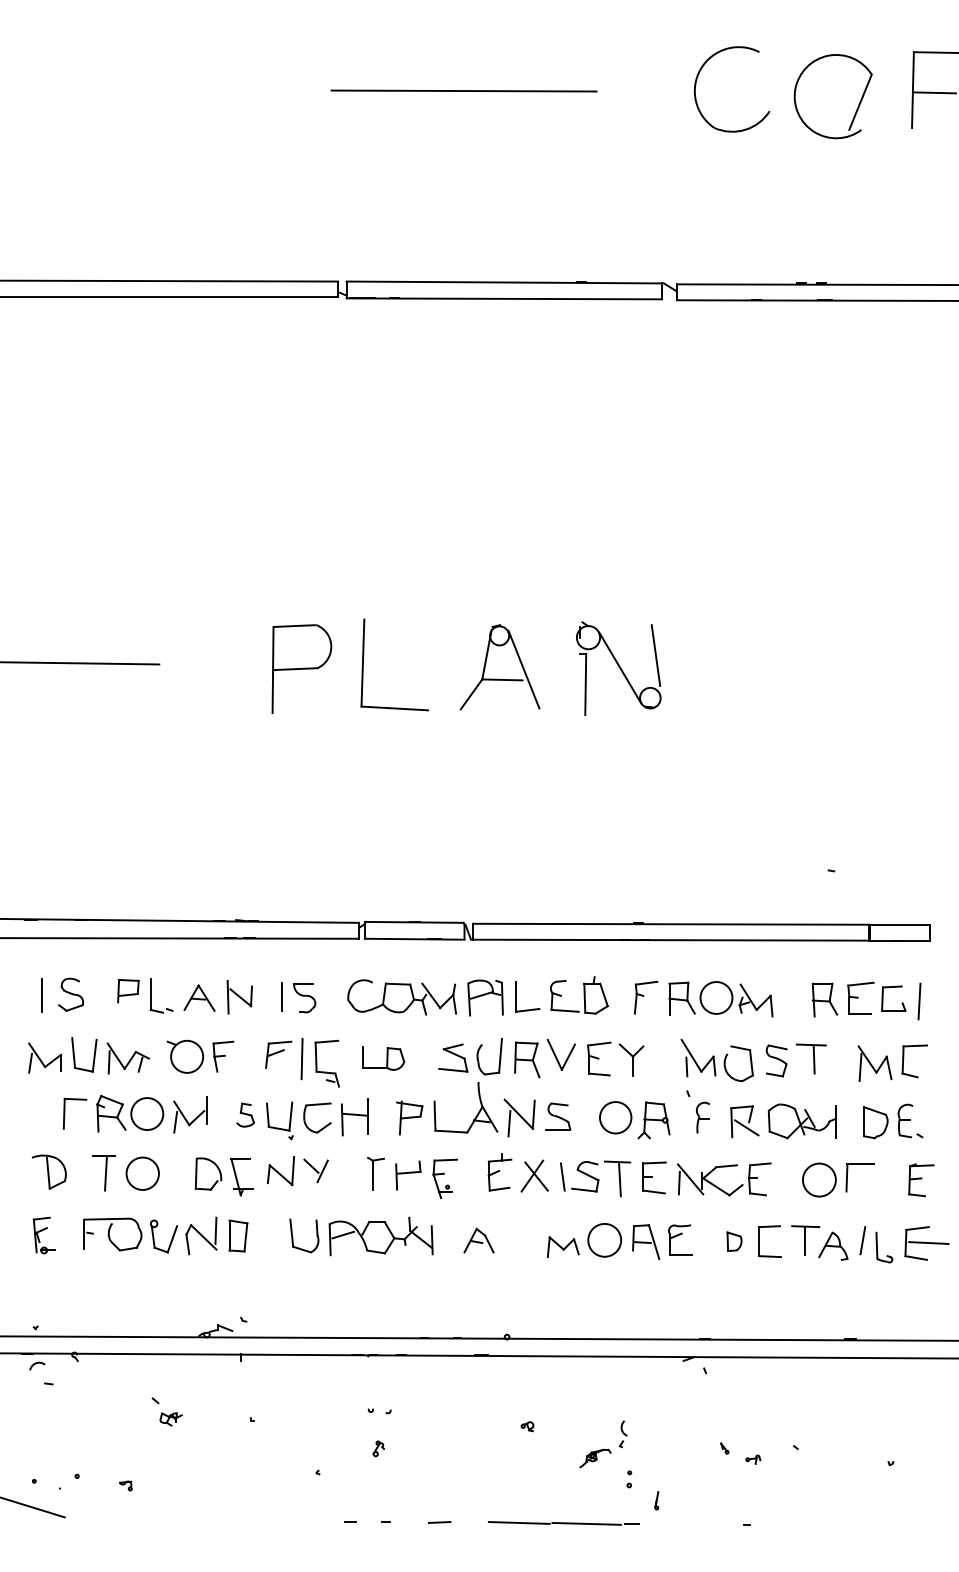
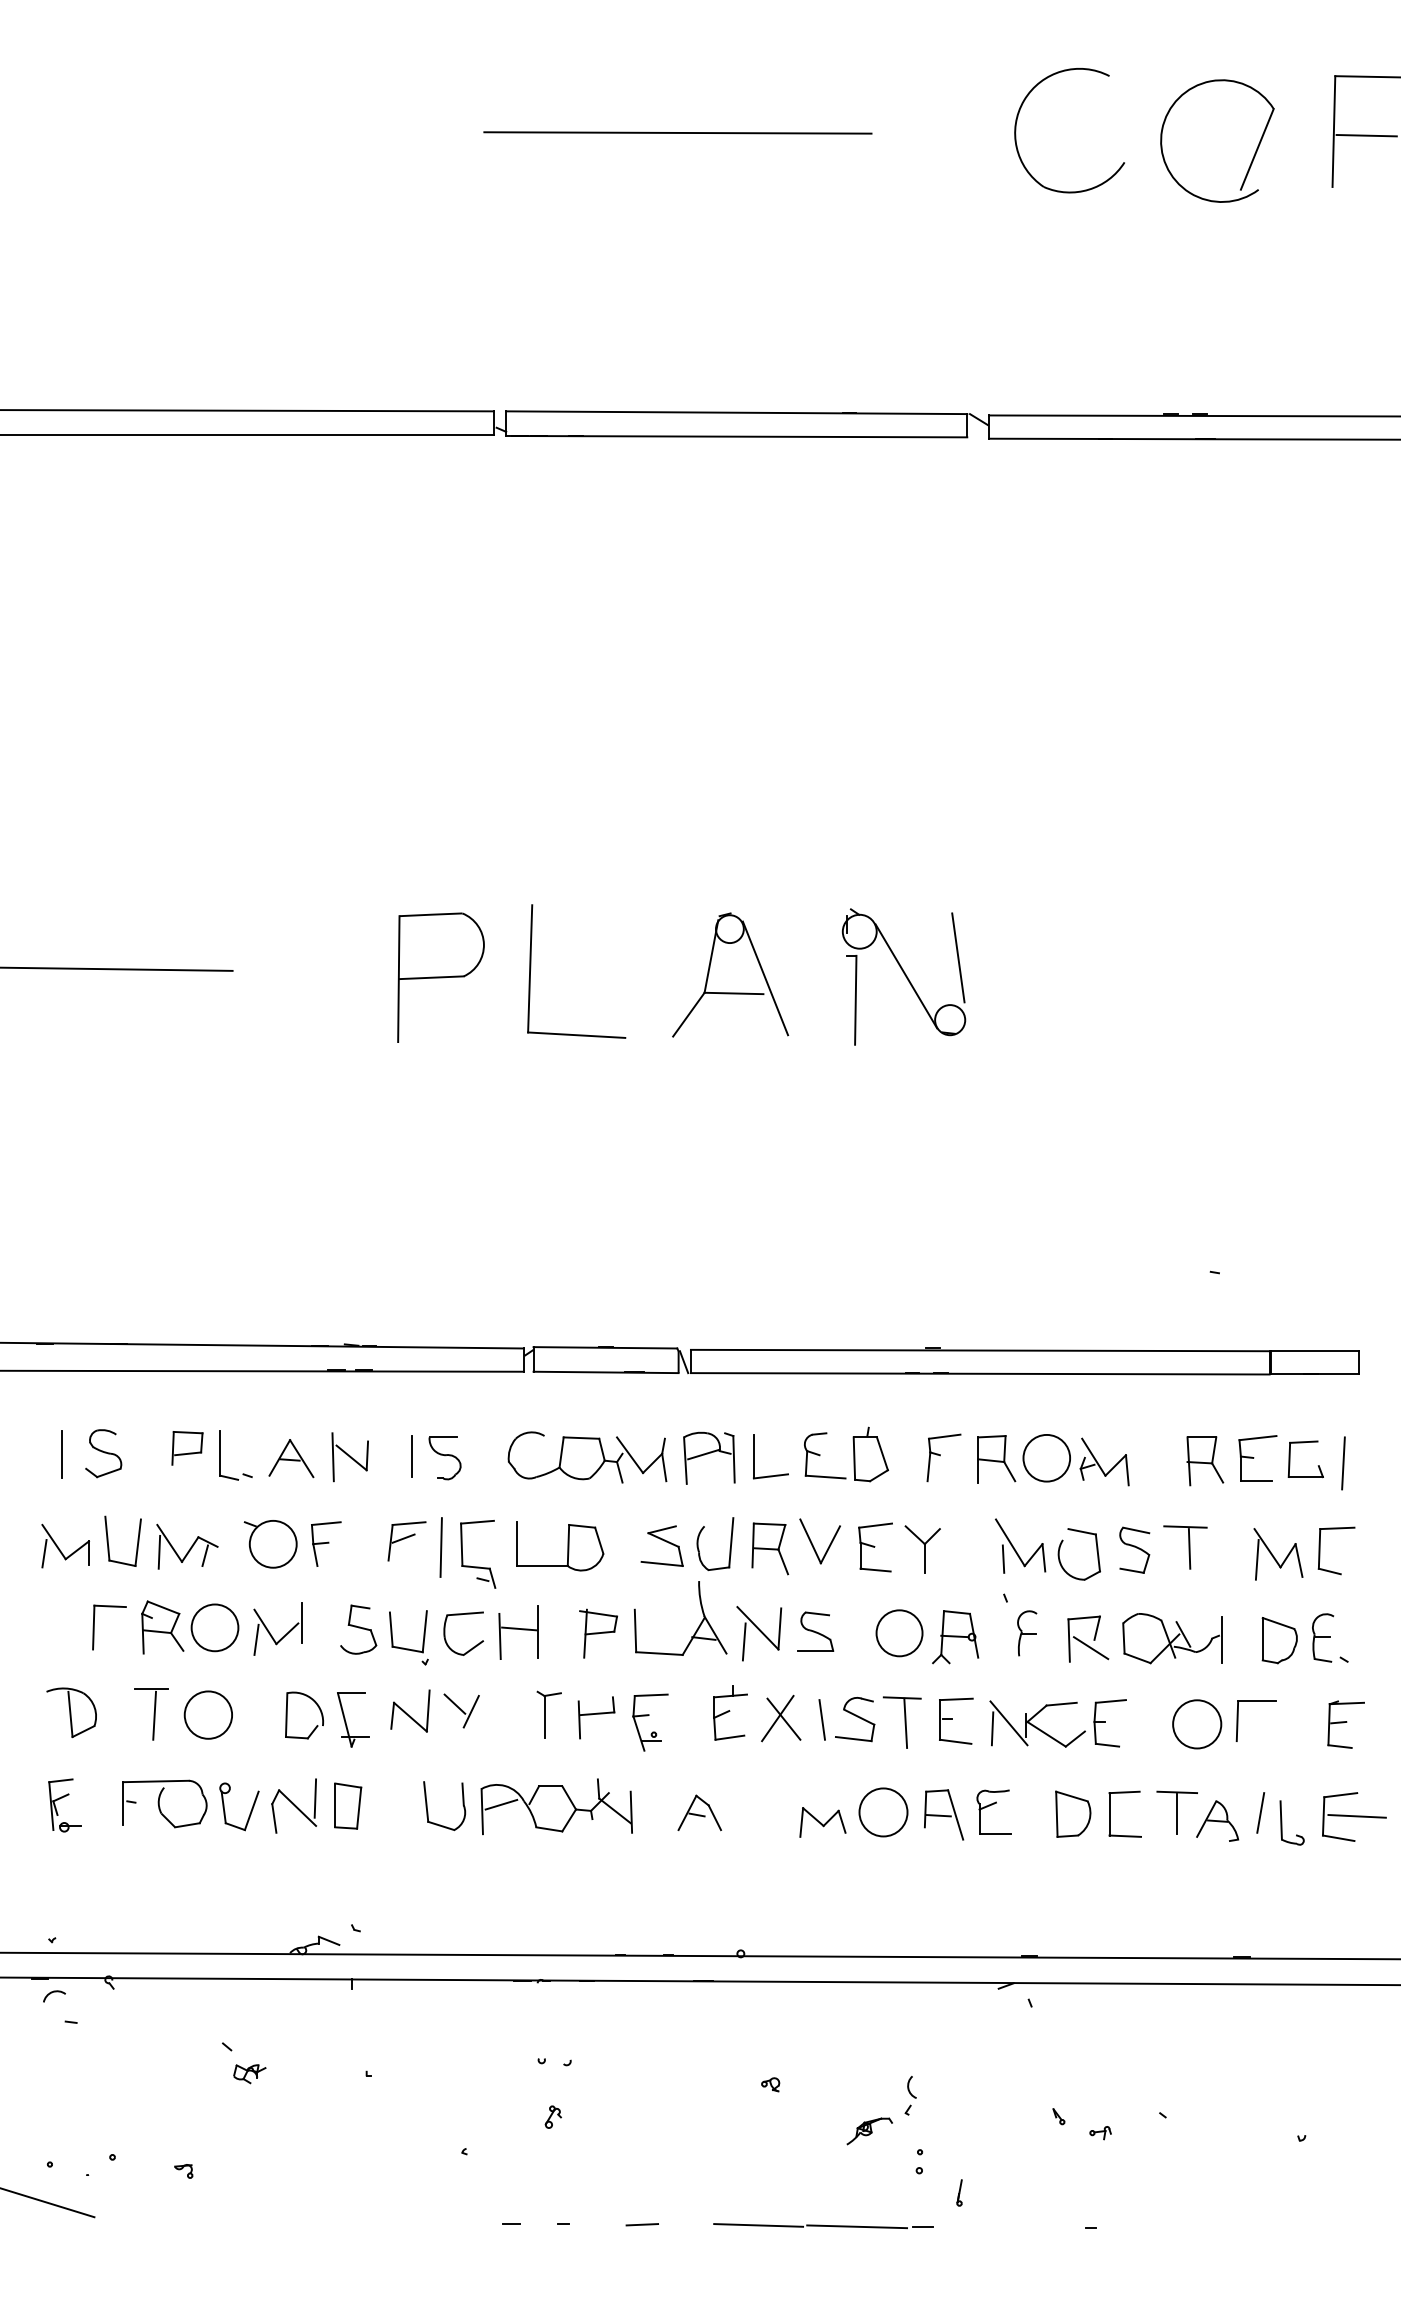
part: (383, 1058) -> (560, 1546), size x1.43
part: (245, 1114) -> (358, 1628), size x1.43
part: (734, 1241) -> (1073, 1814), size x1.67

